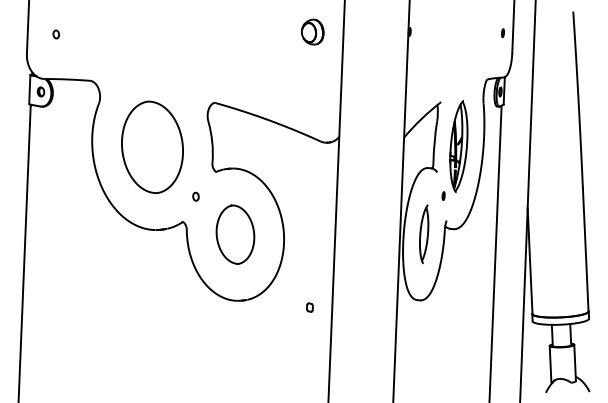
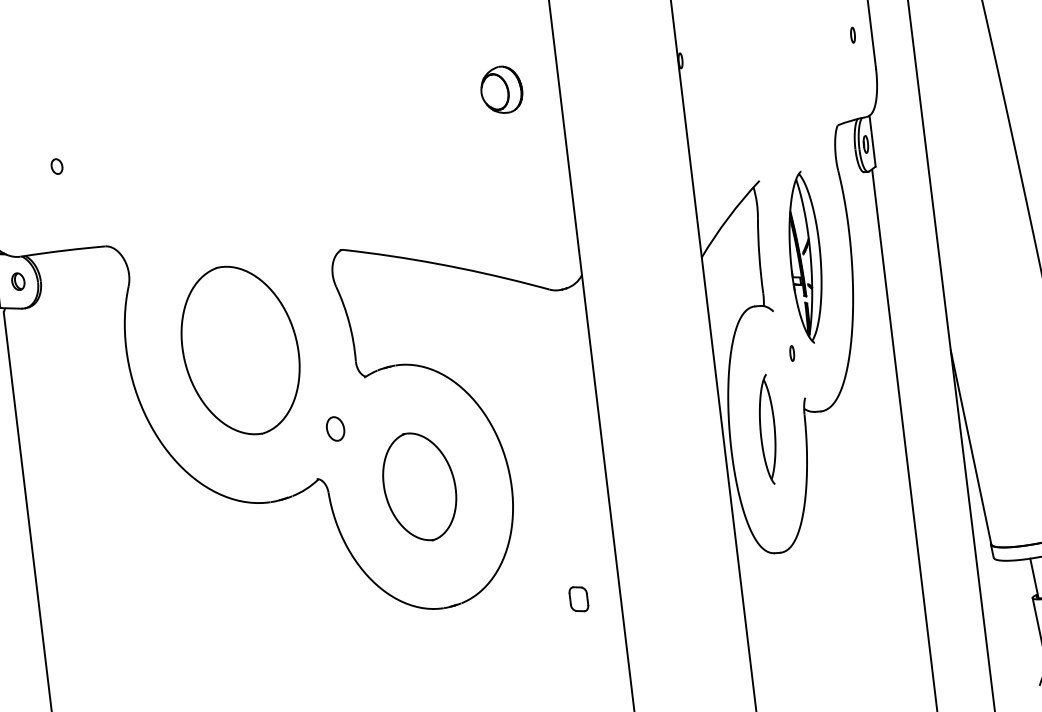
part: (55, 34) -> (55, 166), moved
part: (195, 196) -> (334, 428), size x1.6
part: (309, 307) -> (578, 599), size x1.6

